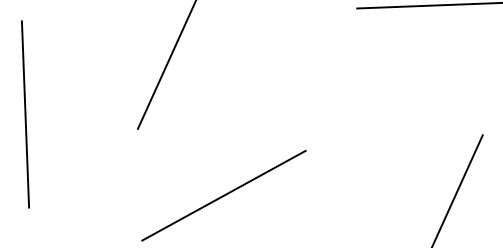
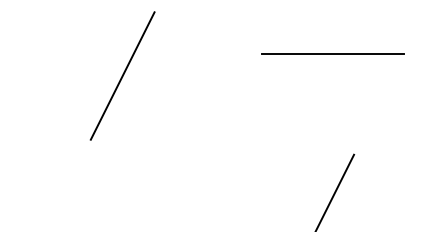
line: (25, 114) -> (5, 125), removed
line: (223, 195) -> (154, 193), removed

